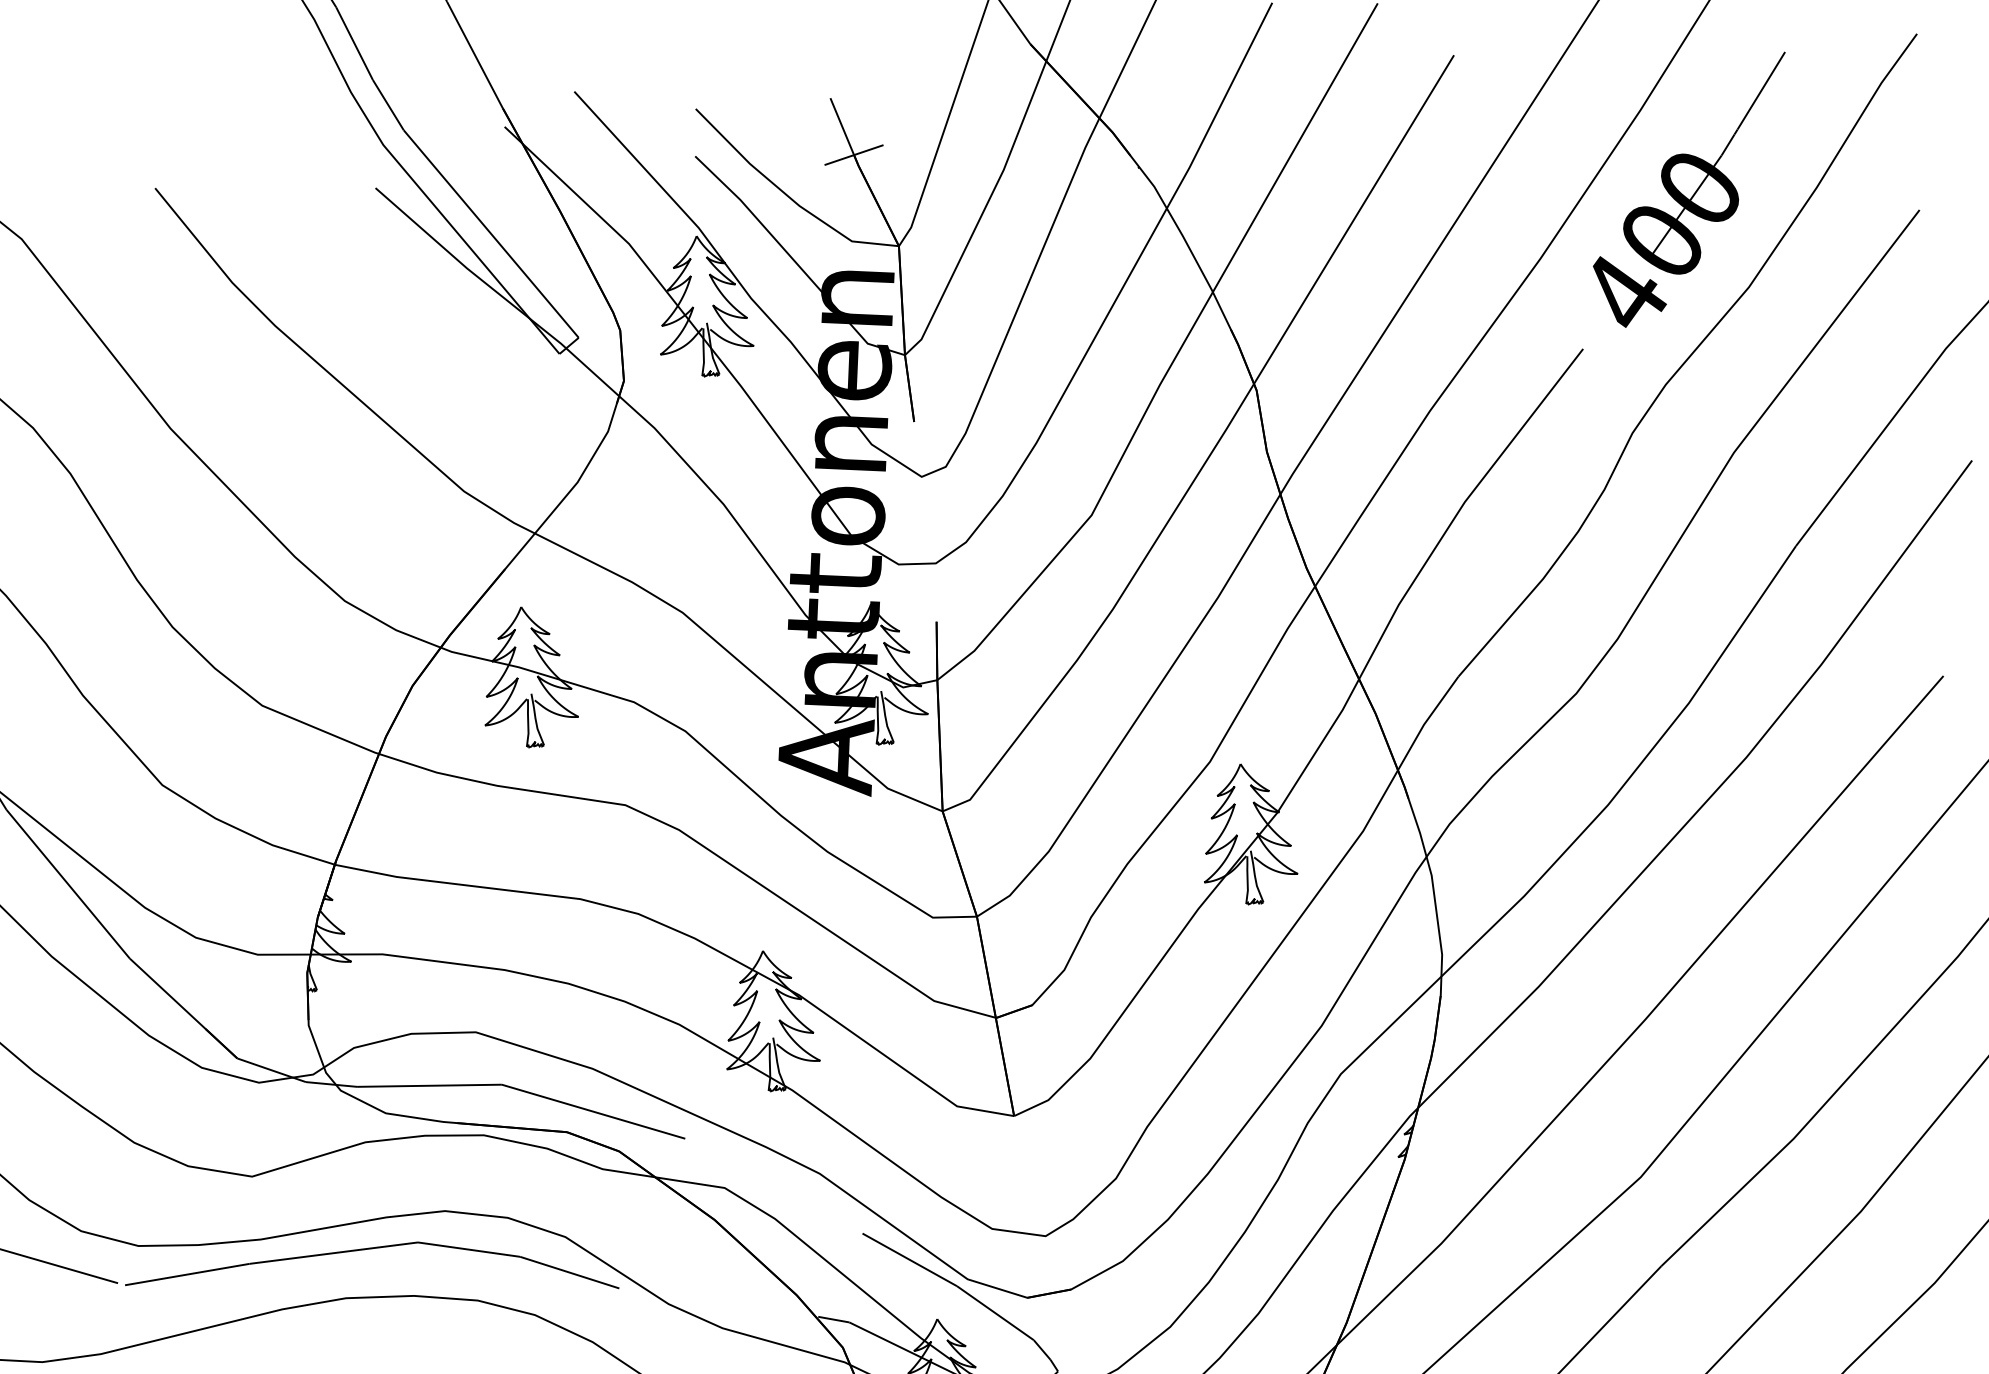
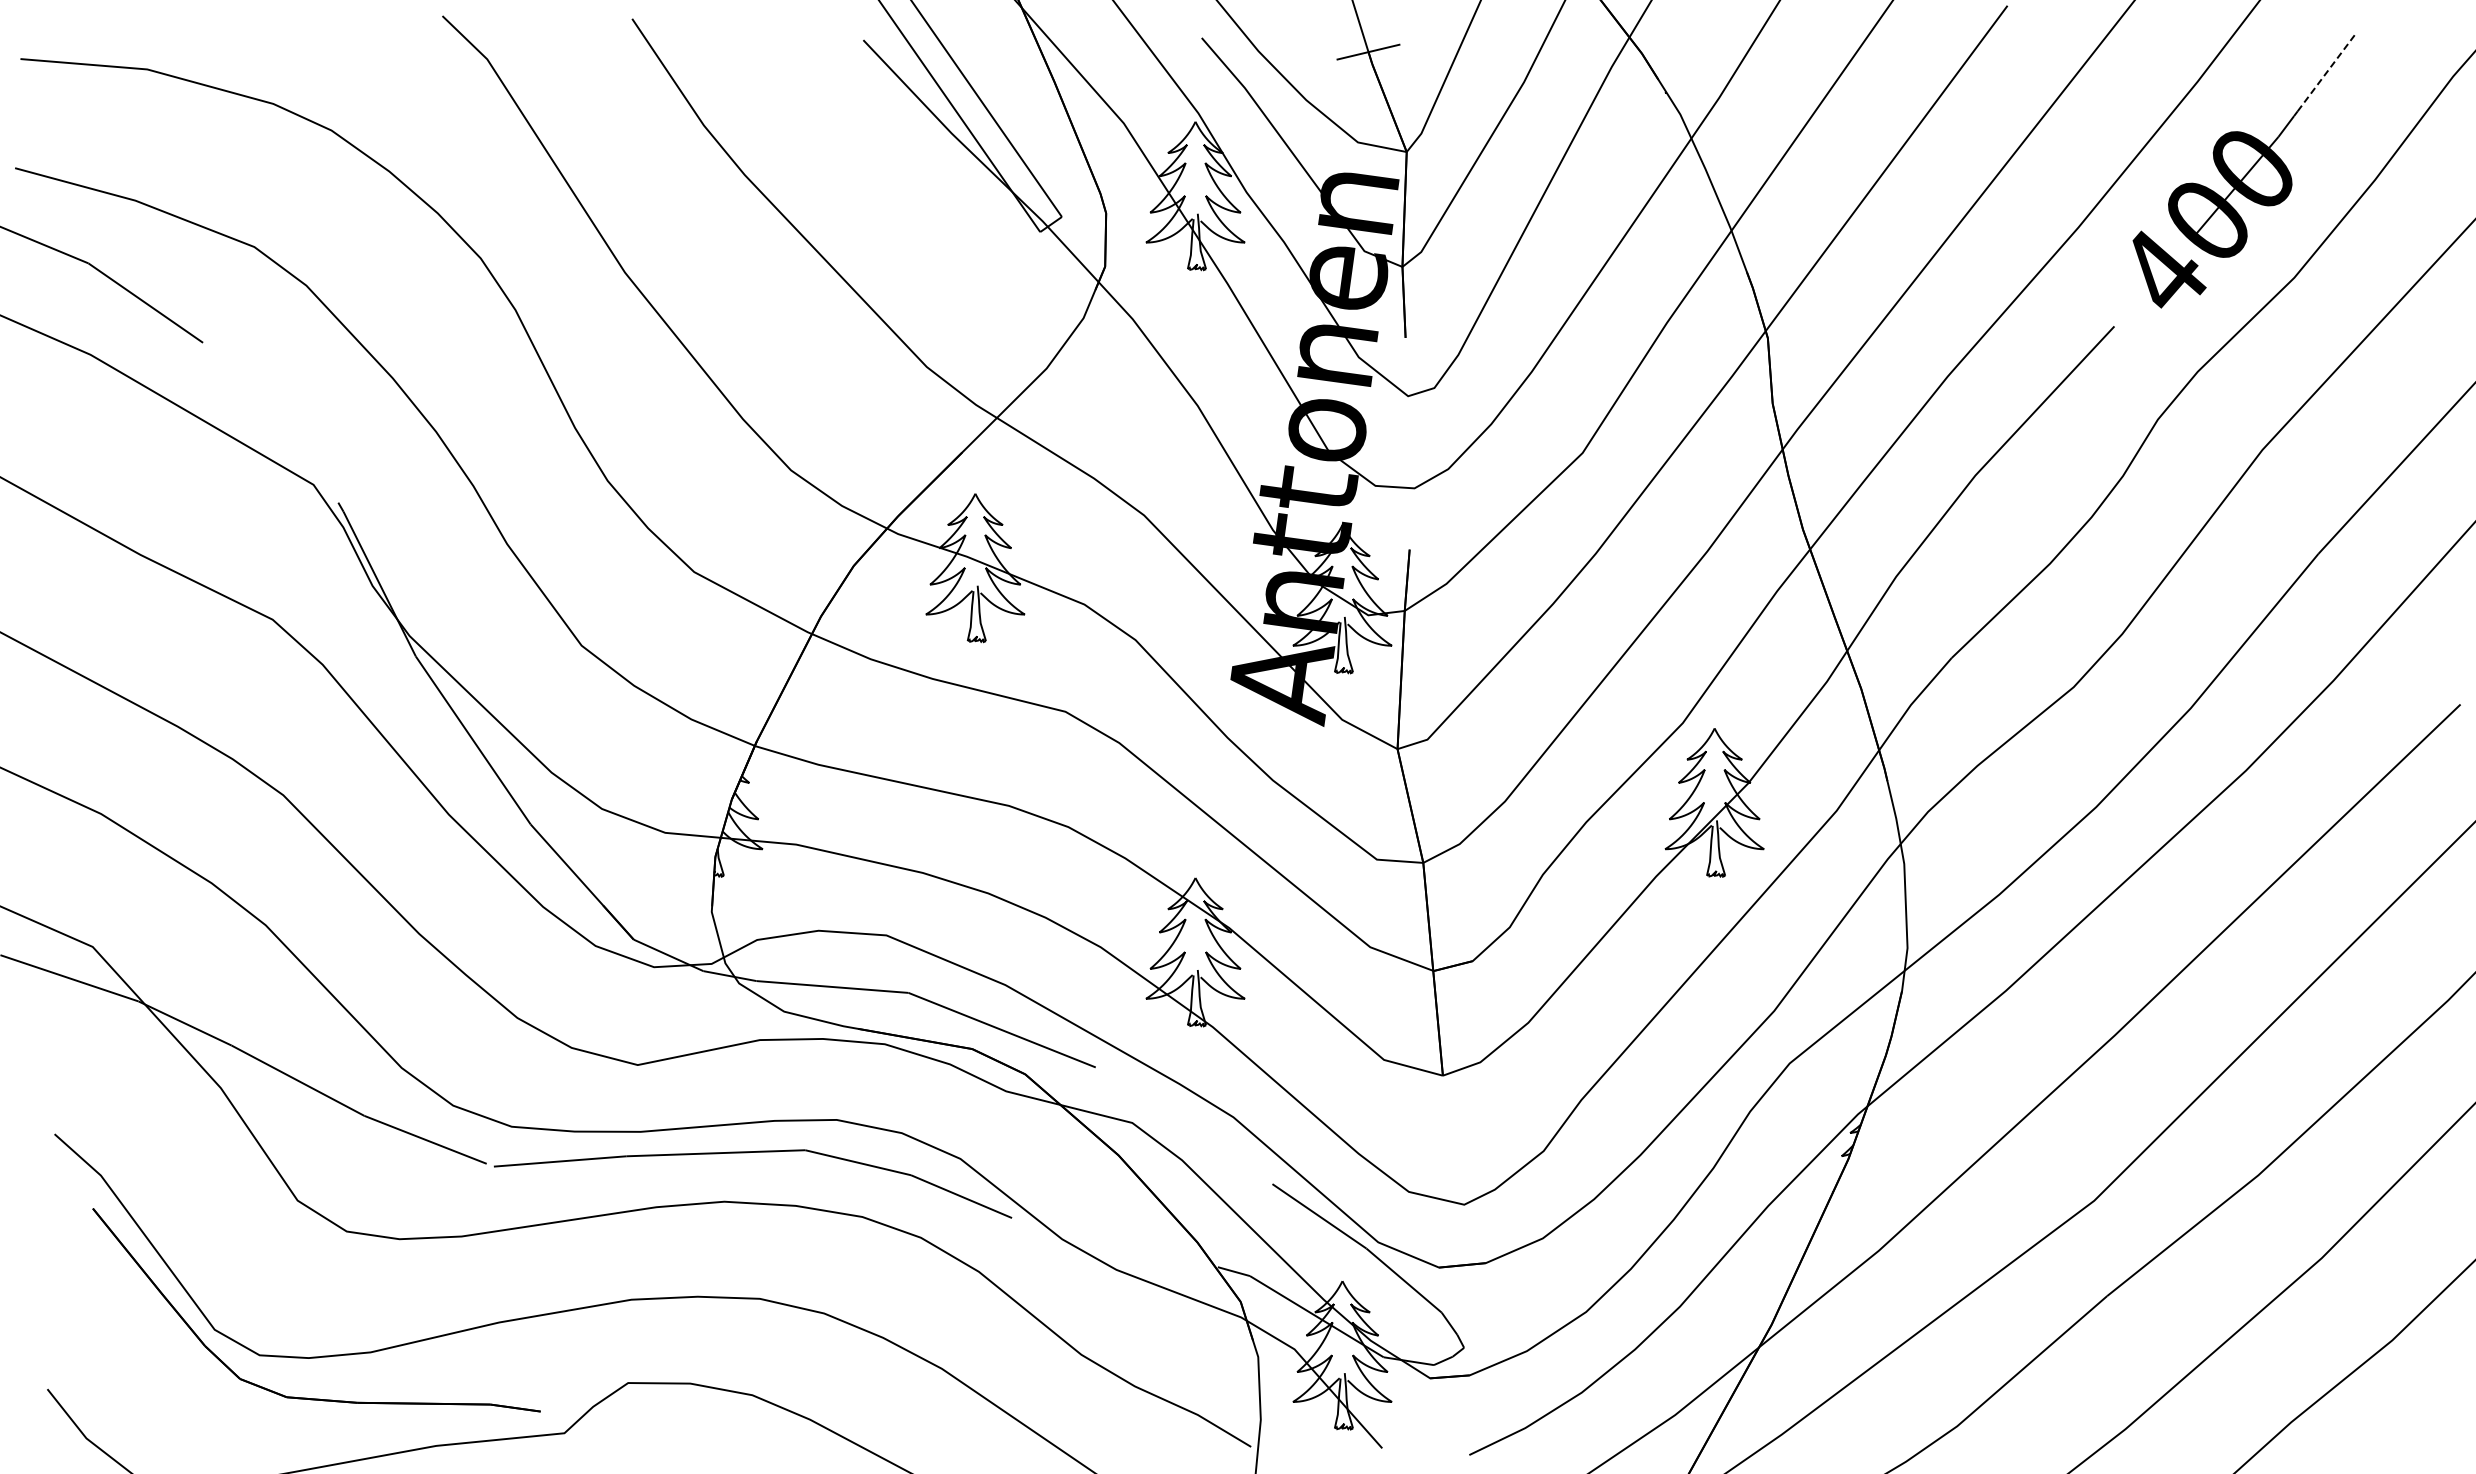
line: (1761, 90) -> (2326, 72), solid -> dashed

